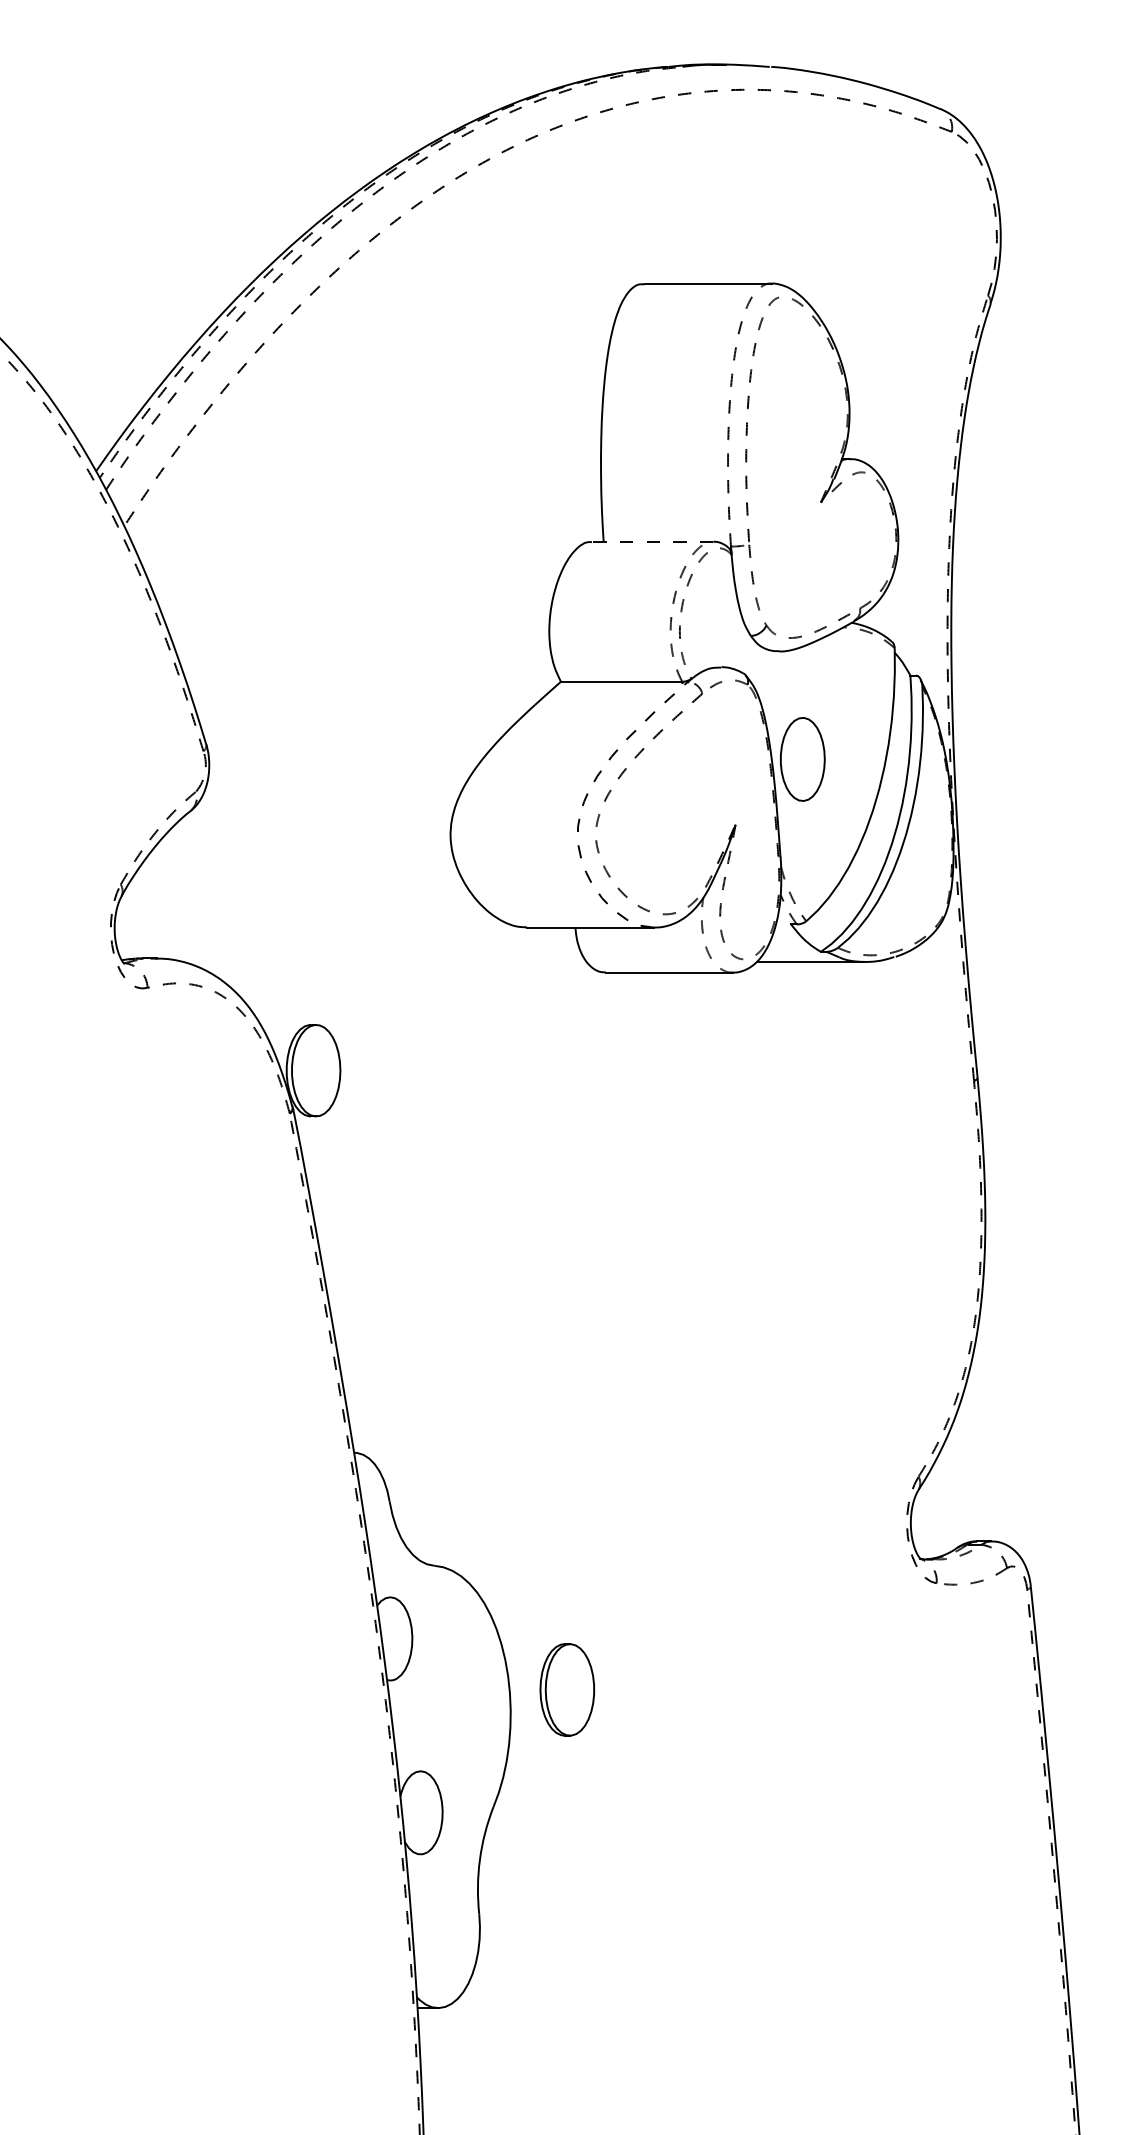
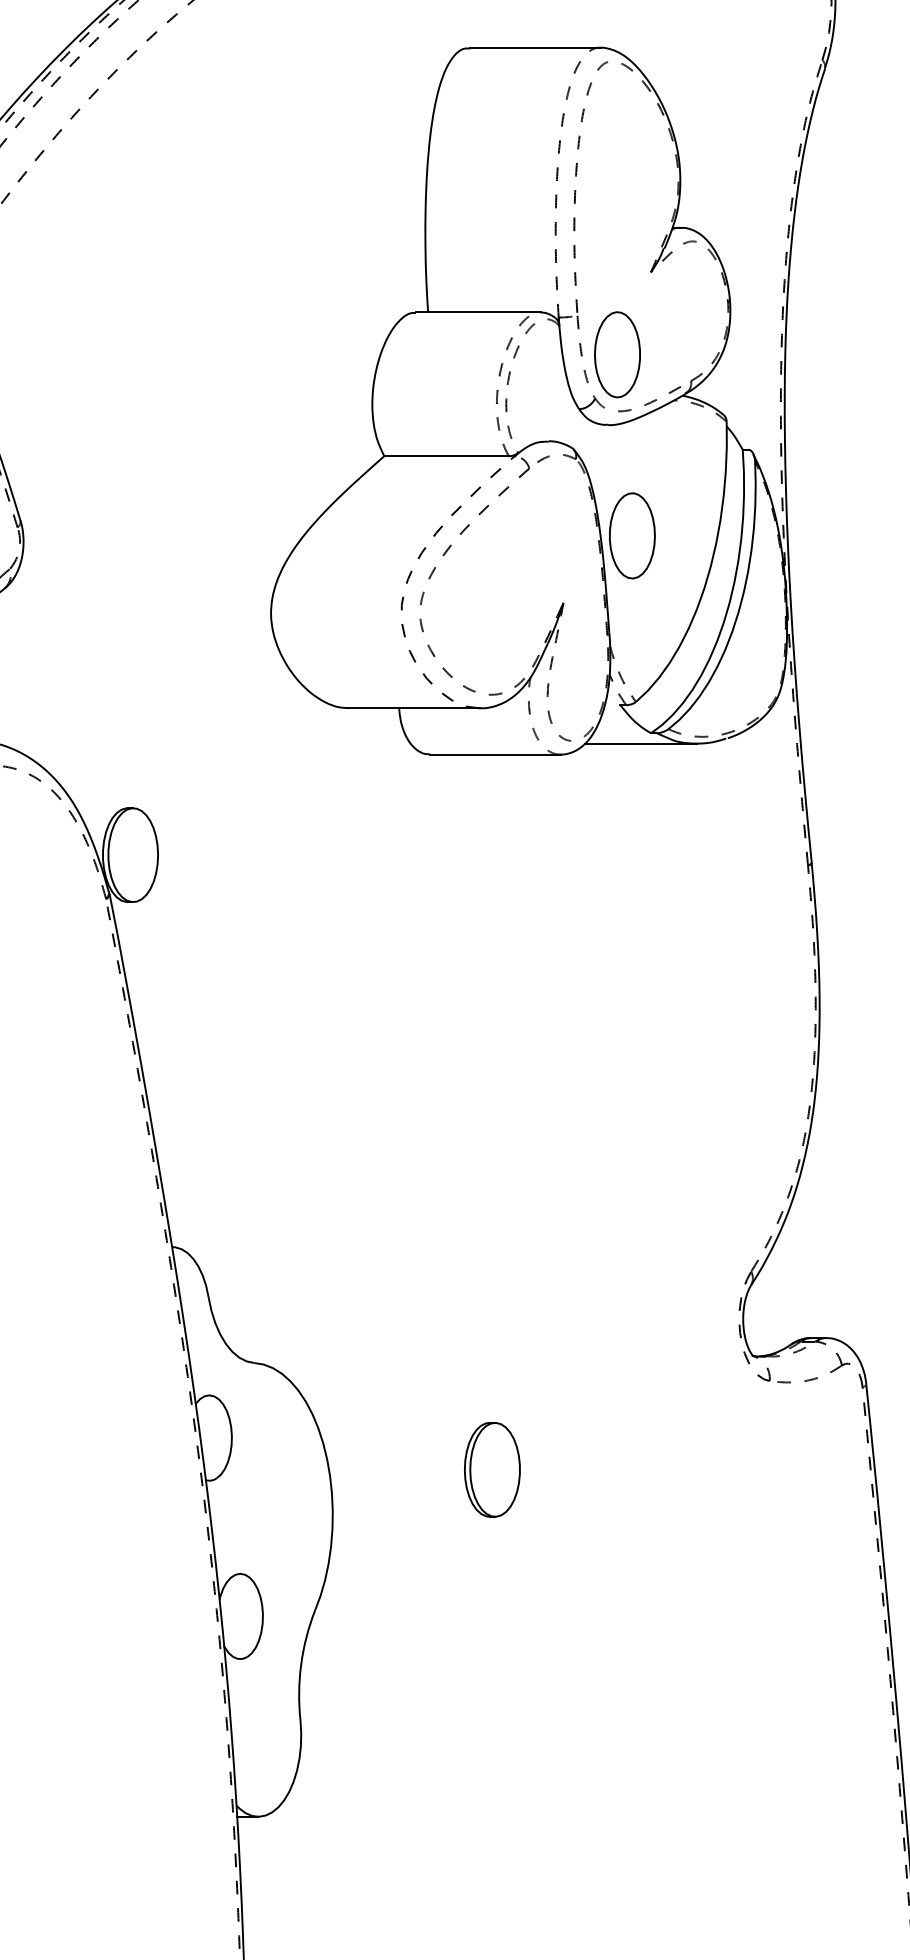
line: (652, 541) -> (478, 312), dashed -> solid
part: (788, 582) -> (617, 354), added
part: (566, 1689) -> (491, 1469), moved

